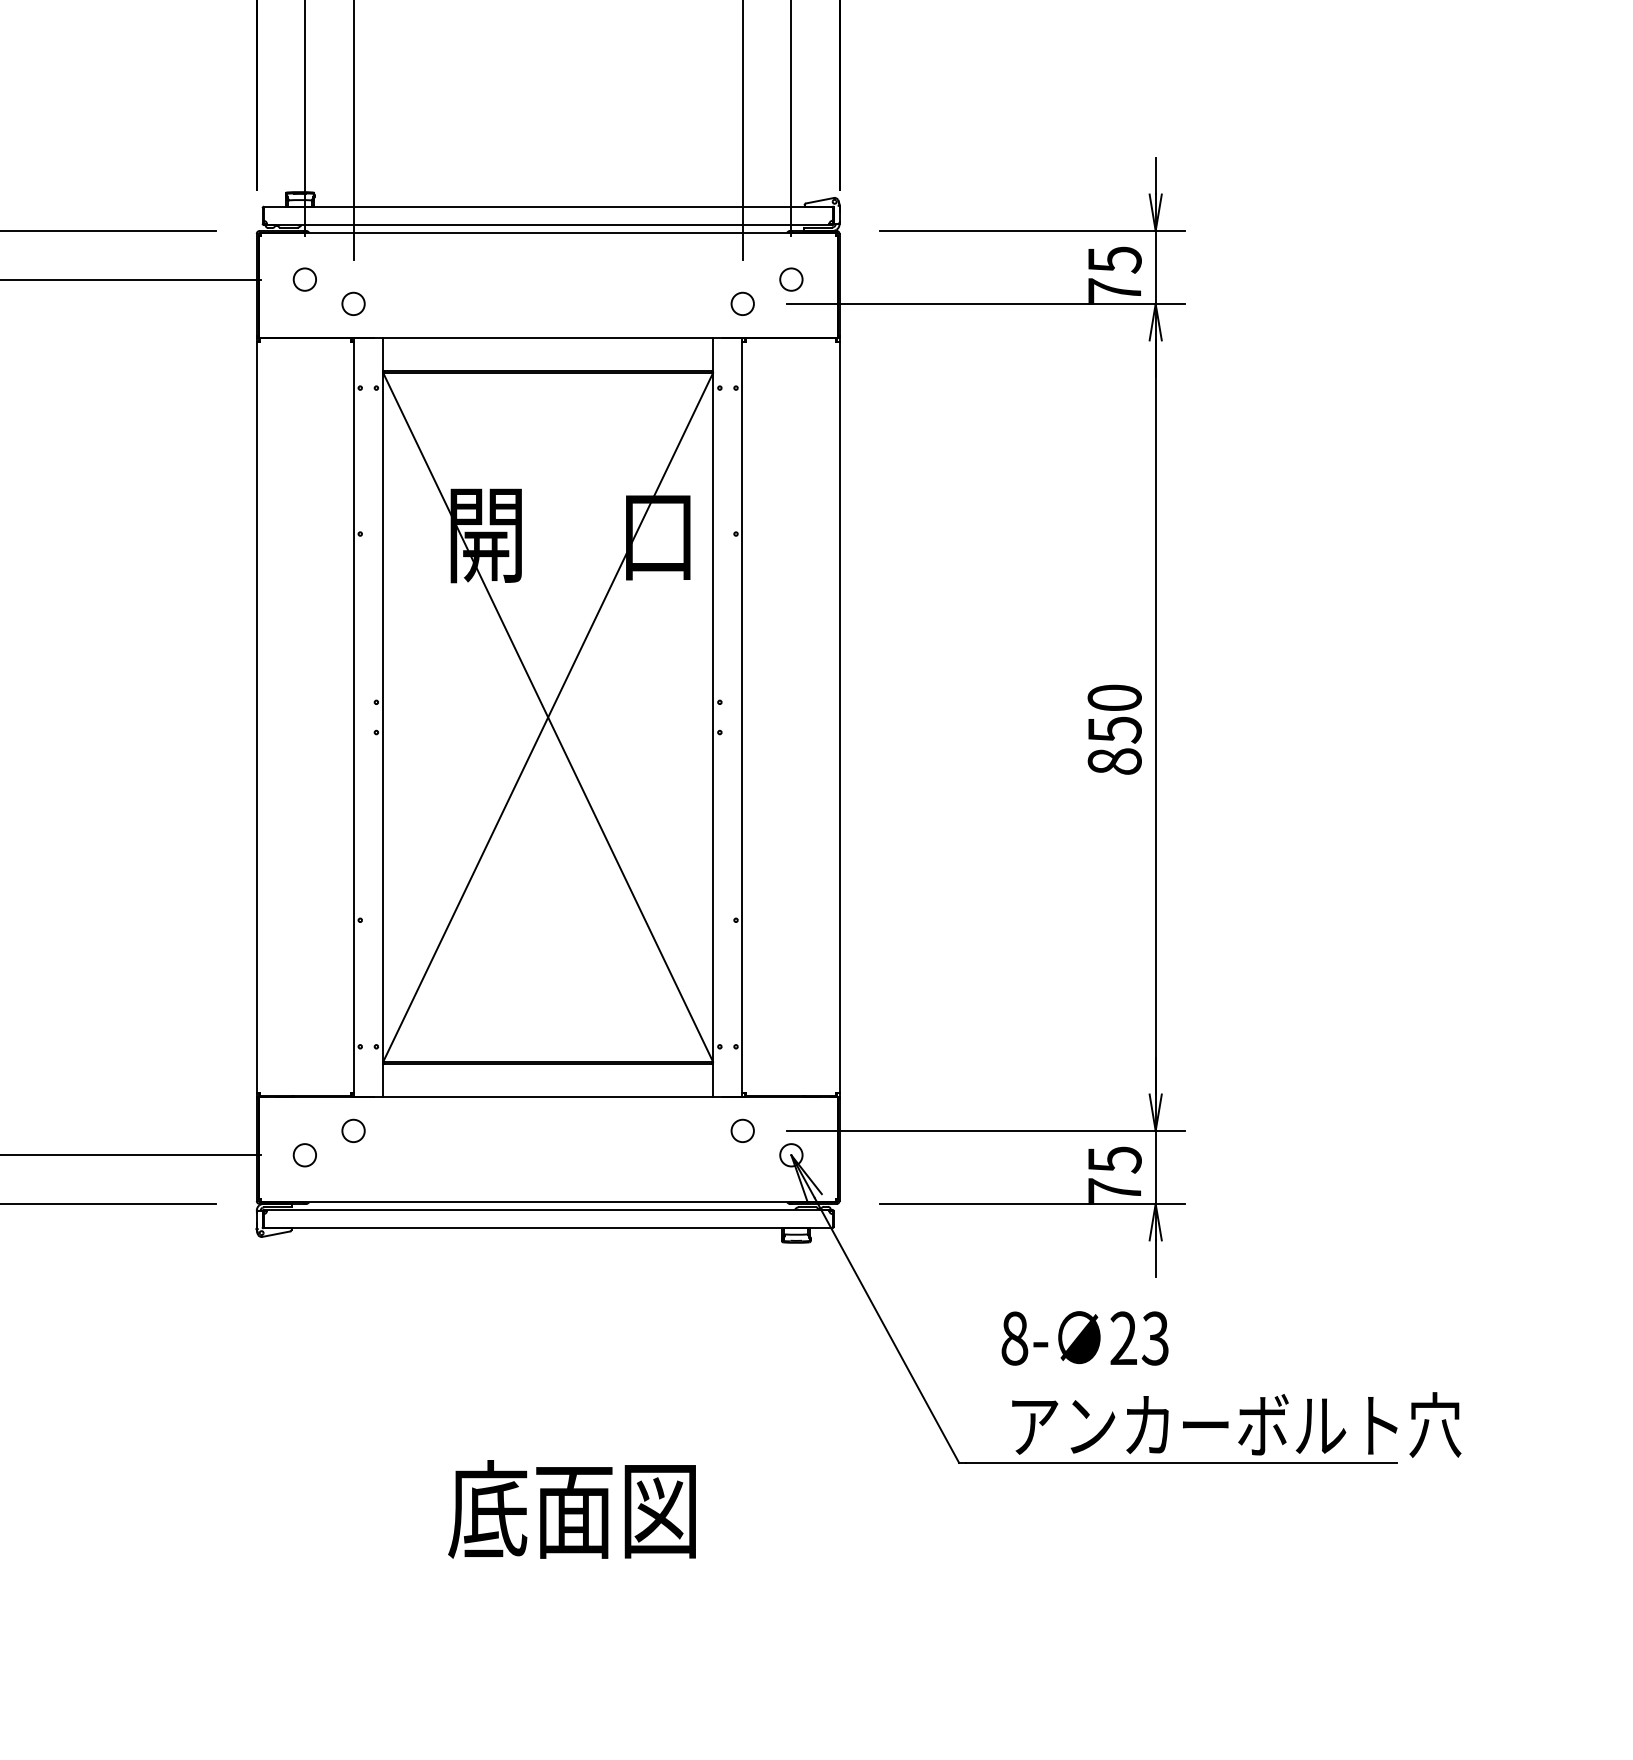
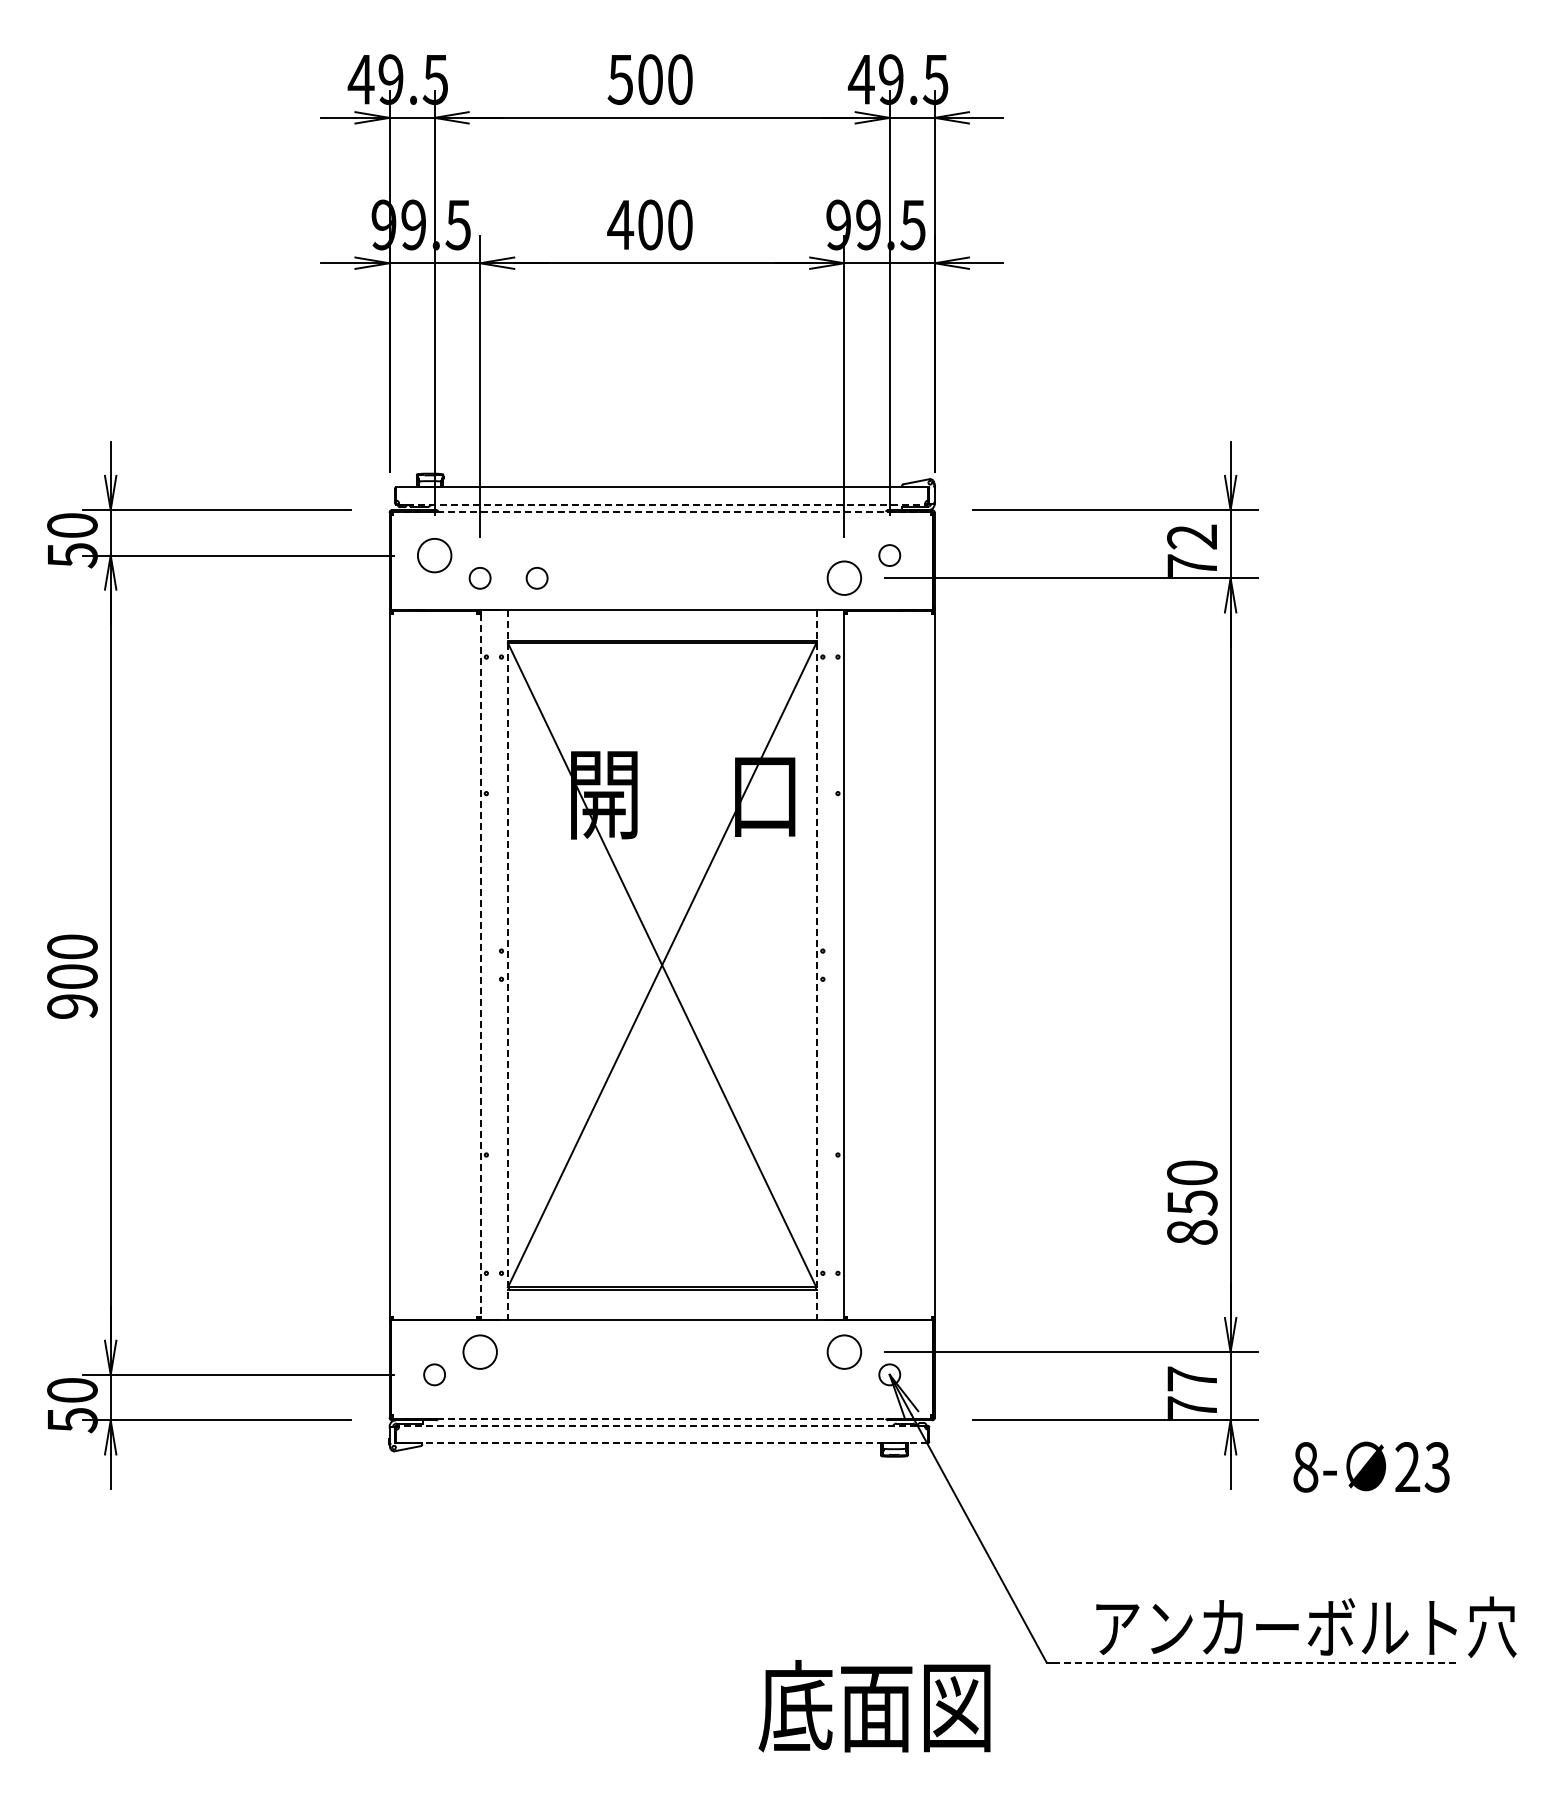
line: (548, 225) -> (662, 504), solid -> dashed
line: (548, 232) -> (662, 511), solid -> dashed
text: (1114, 260) -> (1192, 537), 75 -> 72
circle: (304, 279) -> (434, 555), size x1.6
circle: (413, 304) -> (536, 578), added
circle: (741, 304) -> (843, 578), size x1.6
line: (353, 717) -> (480, 965), solid -> dashed
line: (382, 717) -> (507, 965), solid -> dashed
line: (713, 717) -> (816, 965), solid -> dashed
text: (1114, 729) -> (1192, 1202), moved
circle: (352, 1130) -> (479, 1351), size x1.6
circle: (741, 1130) -> (843, 1351), size x1.6
text: (1114, 1160) -> (1192, 1379), 75 -> 77
line: (548, 1201) -> (662, 1418), solid -> dashed
line: (548, 1209) -> (662, 1425), solid -> dashed
line: (548, 1228) -> (662, 1443), solid -> dashed
text: (1085, 1337) -> (1371, 1466), moved
line: (1181, 1462) -> (1254, 1662), solid -> dashed
text: (572, 1509) -> (874, 1706), moved

